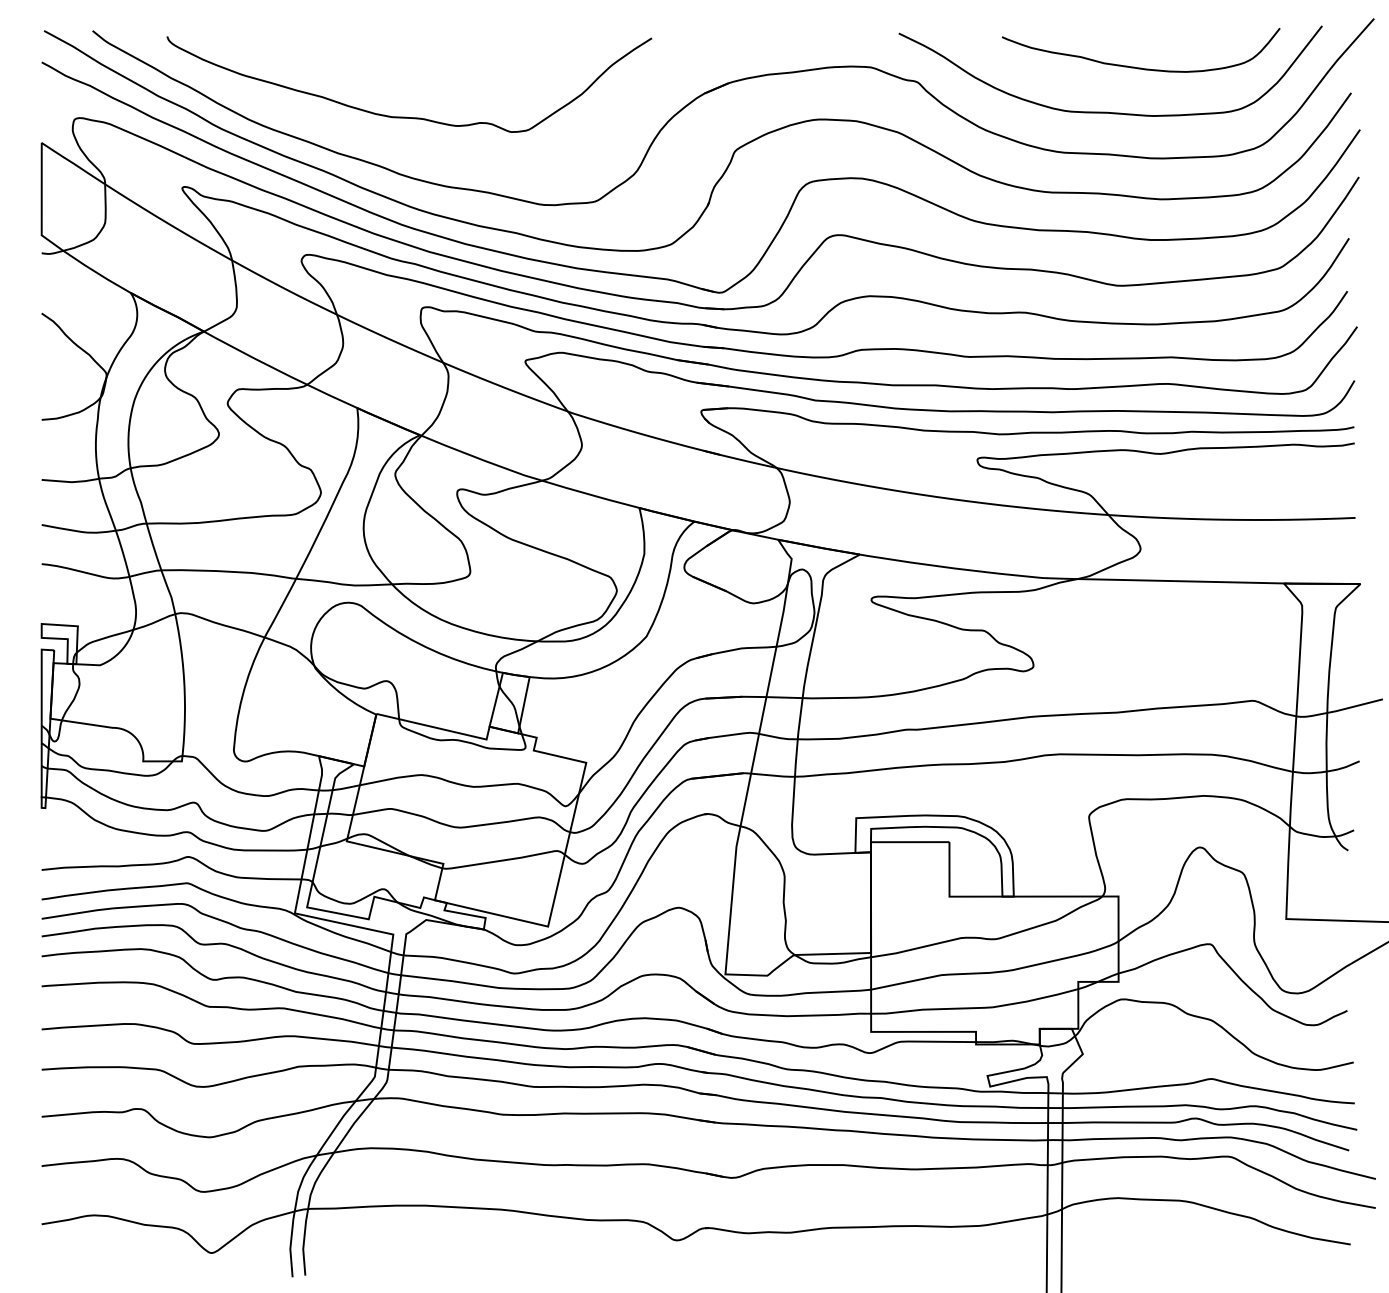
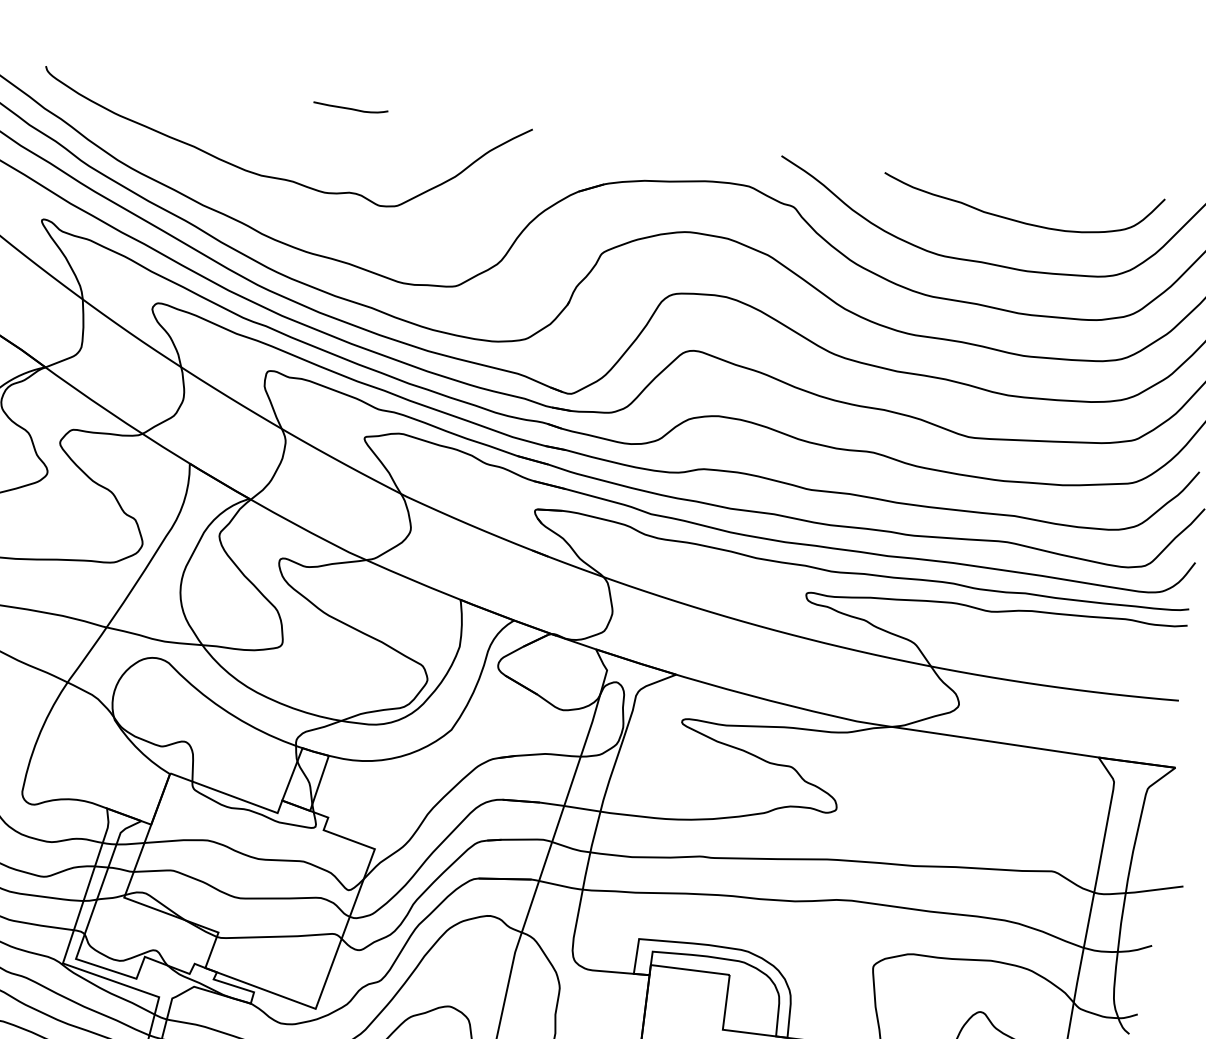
curve: (470, 39) -> (350, 107), added

